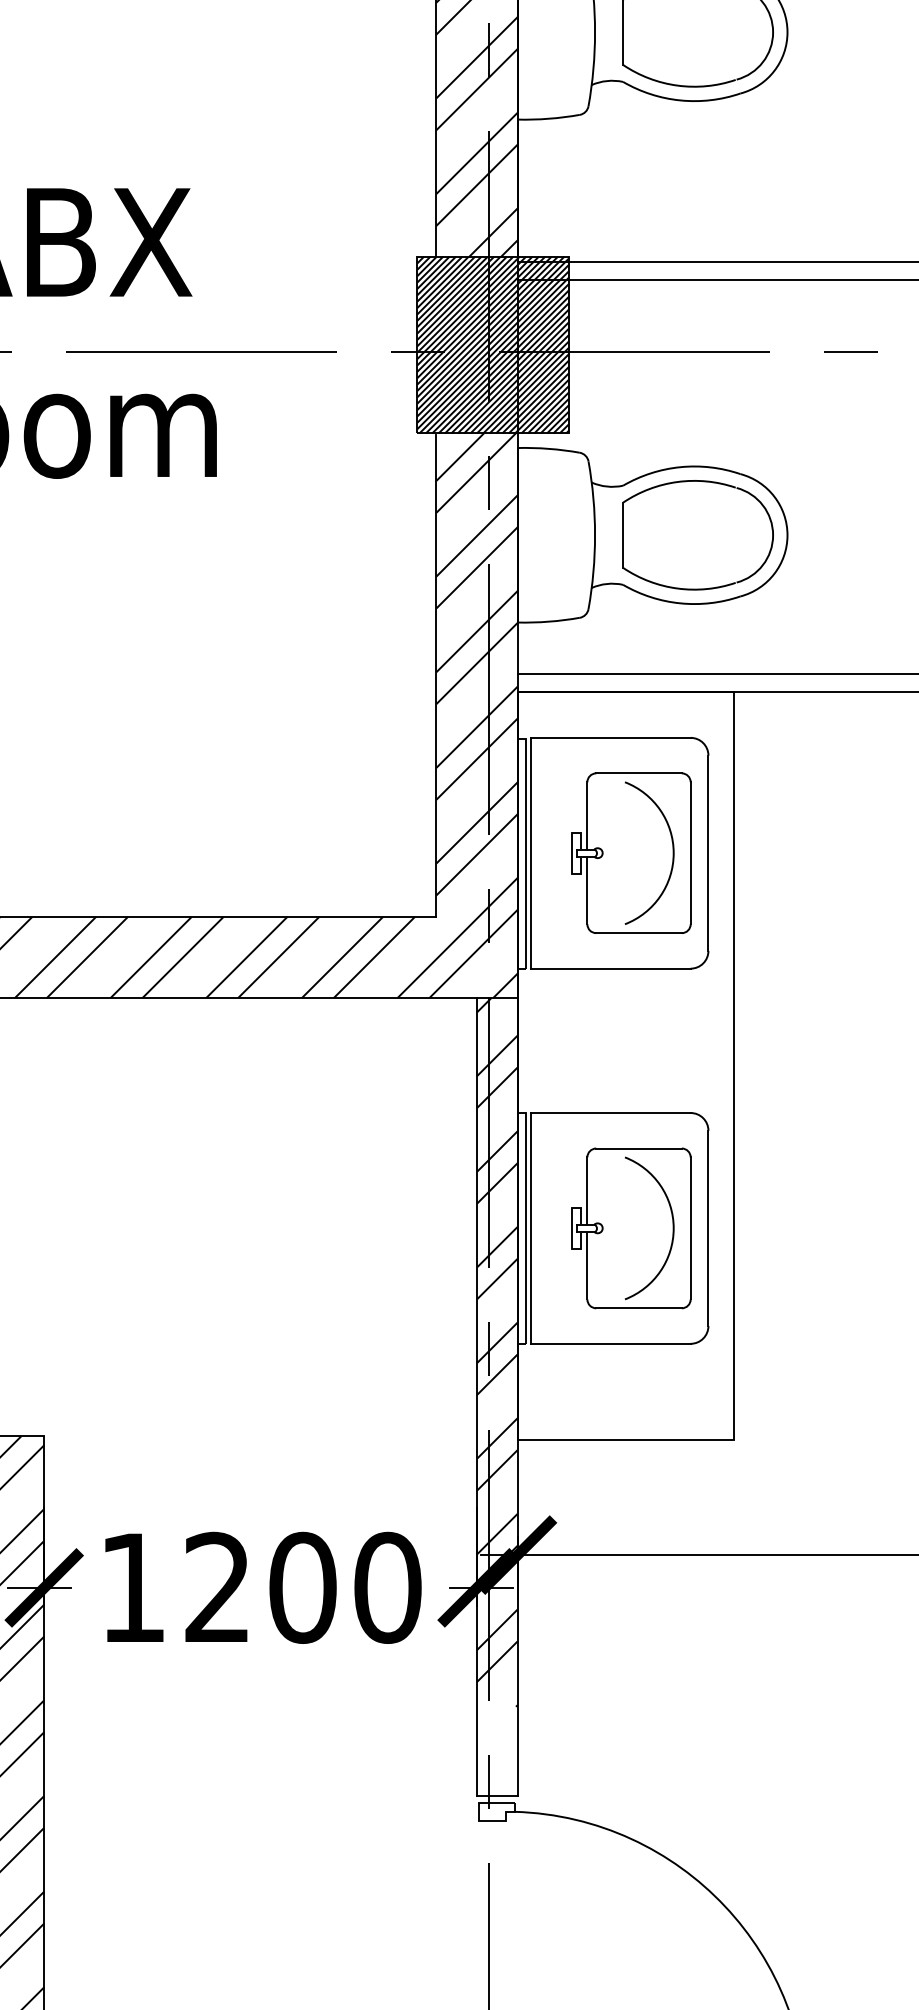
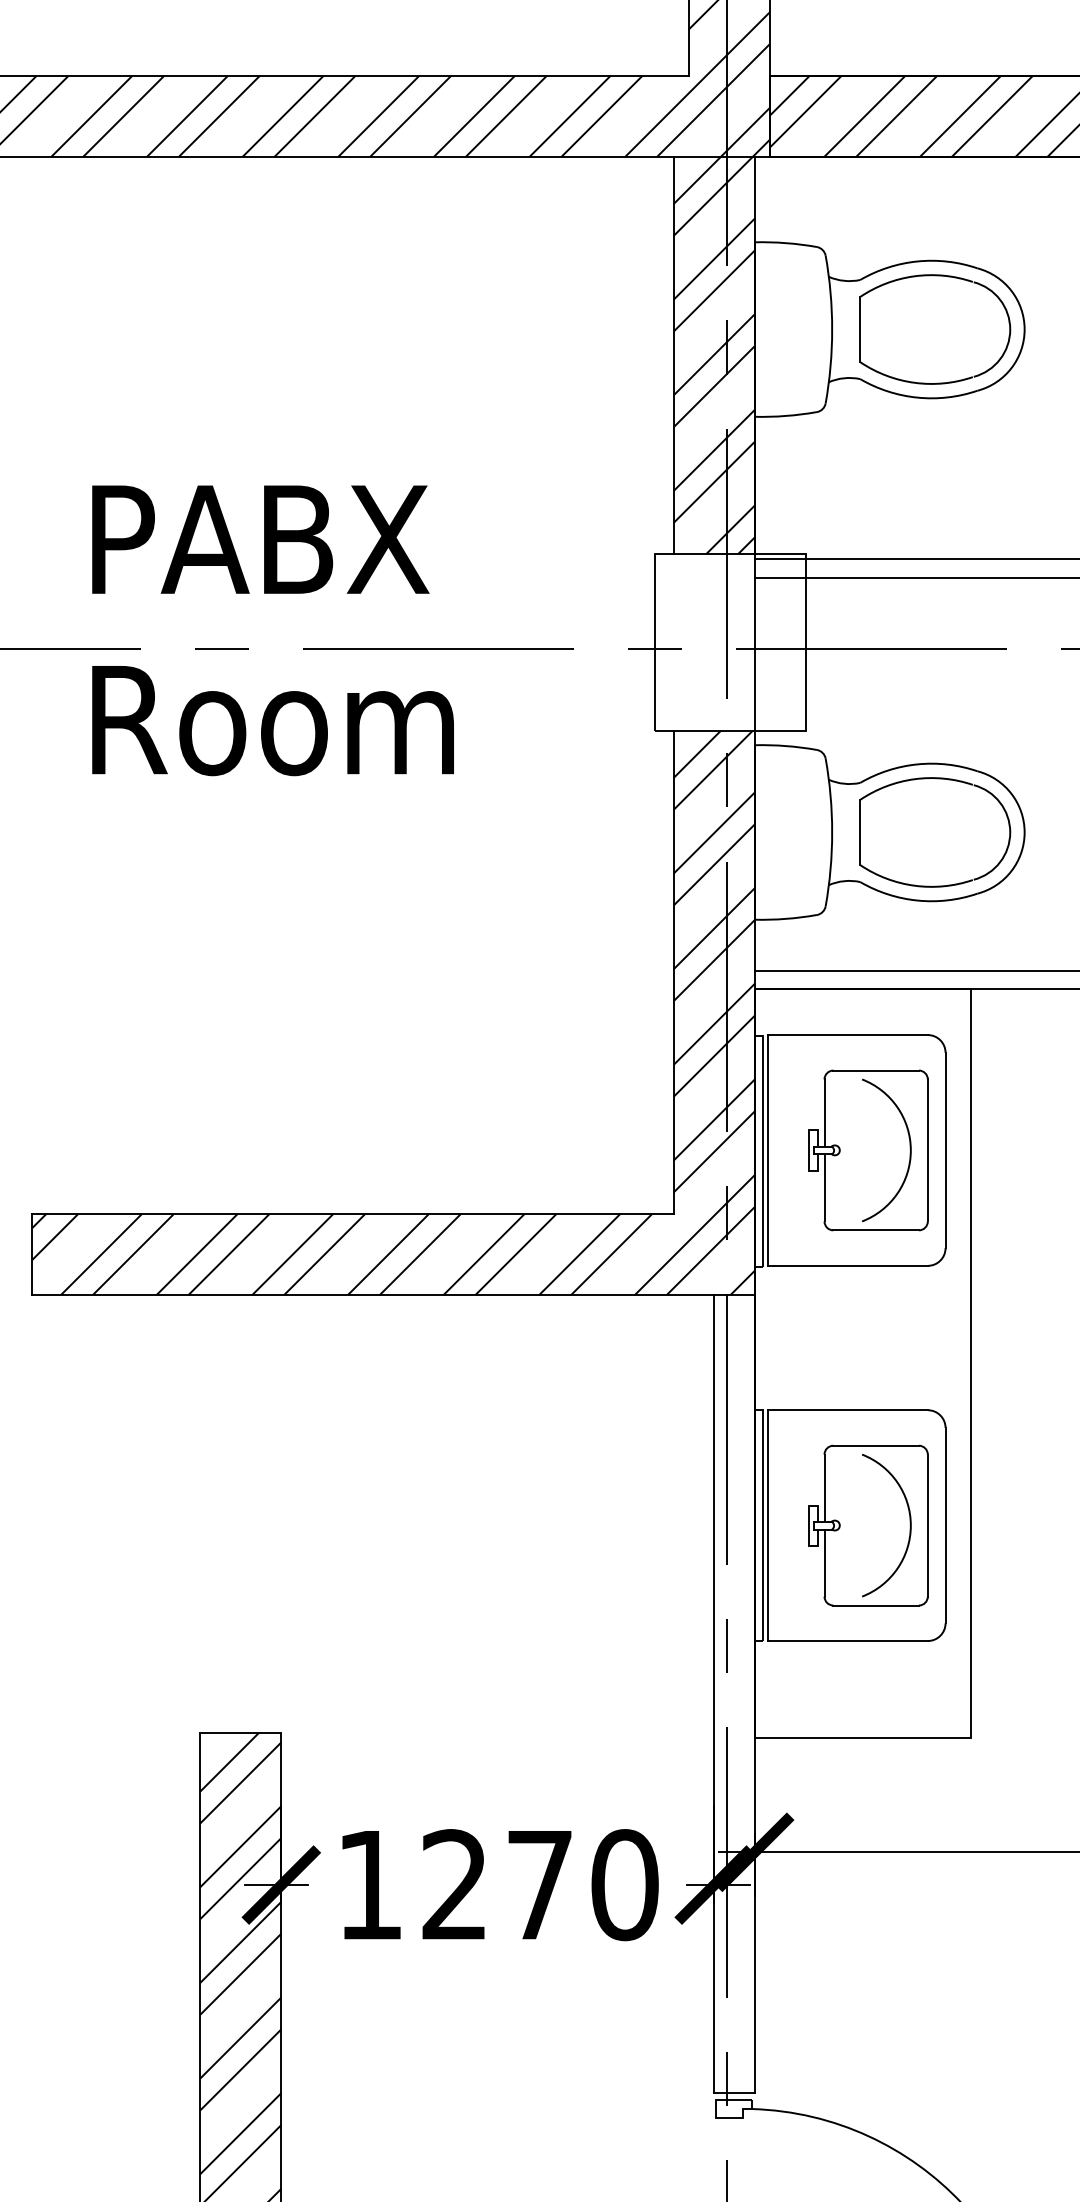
hatch: (493, 344) -> (730, 641), removed
hatch: (497, 1352) -> (734, 1649), removed
text: (302, 1588) -> (539, 1885), 1200 -> 1270

